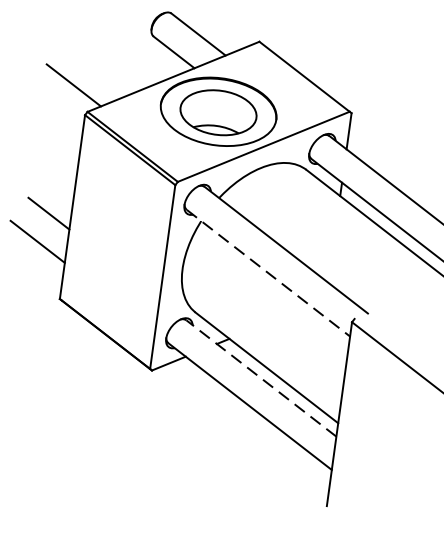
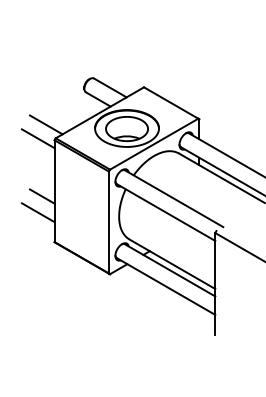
line: (54, 107) -> (37, 138), added
line: (269, 273) -> (166, 212), dashed -> solid
line: (260, 378) -> (169, 270), dashed -> solid

